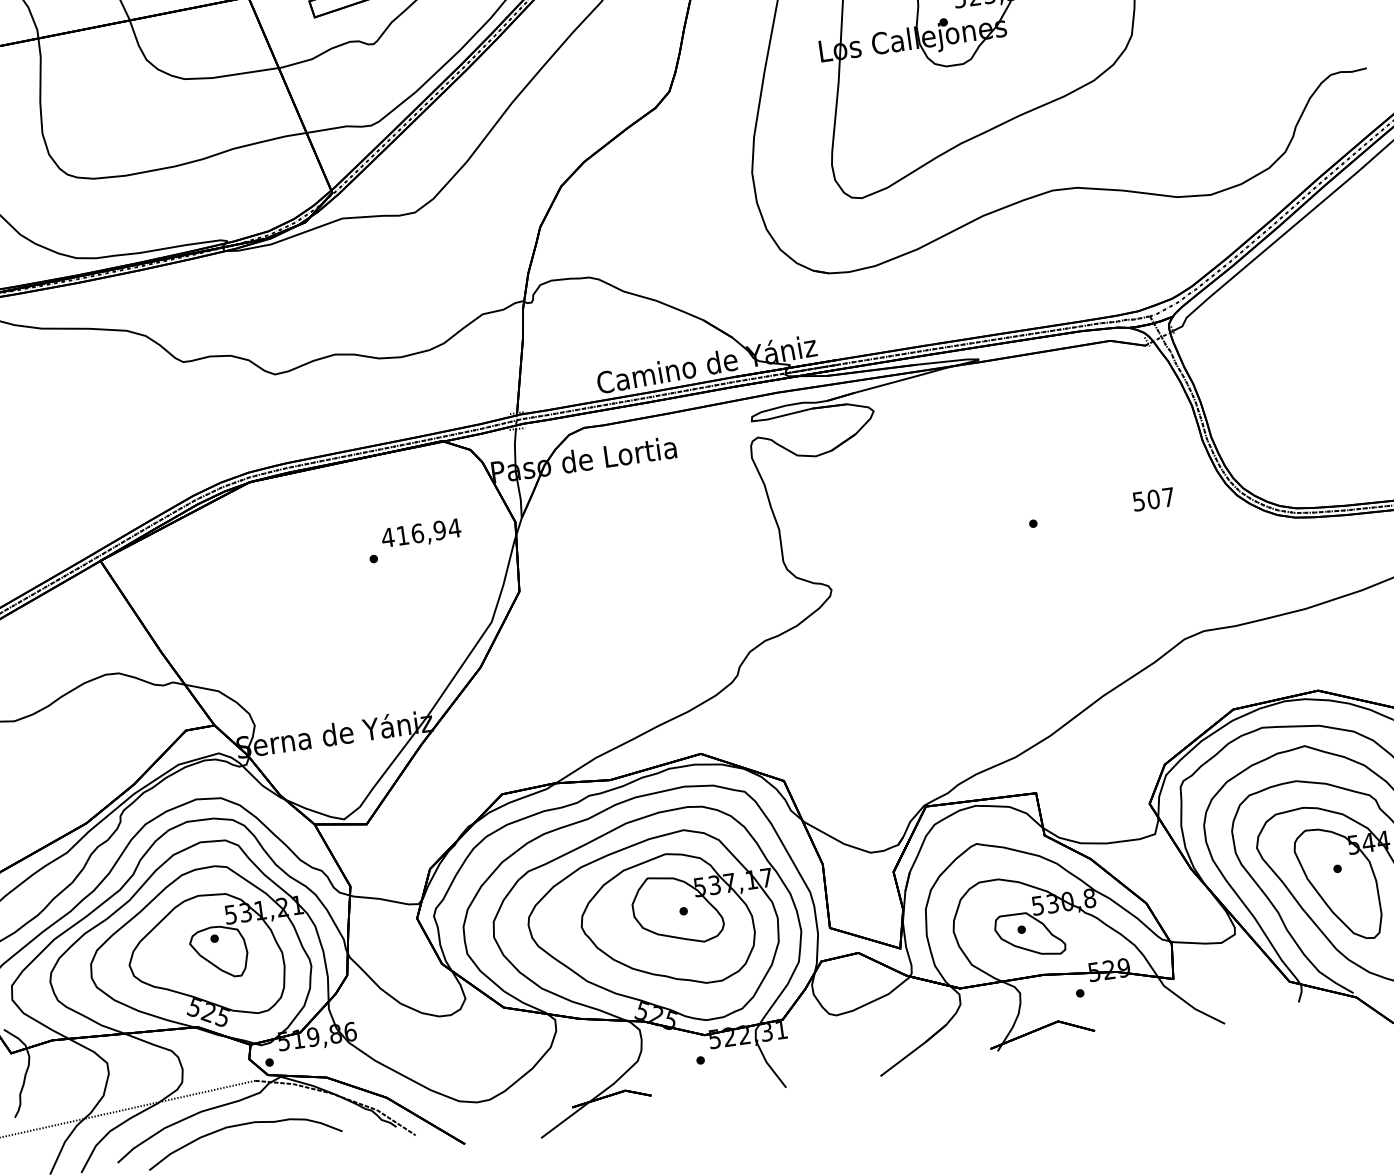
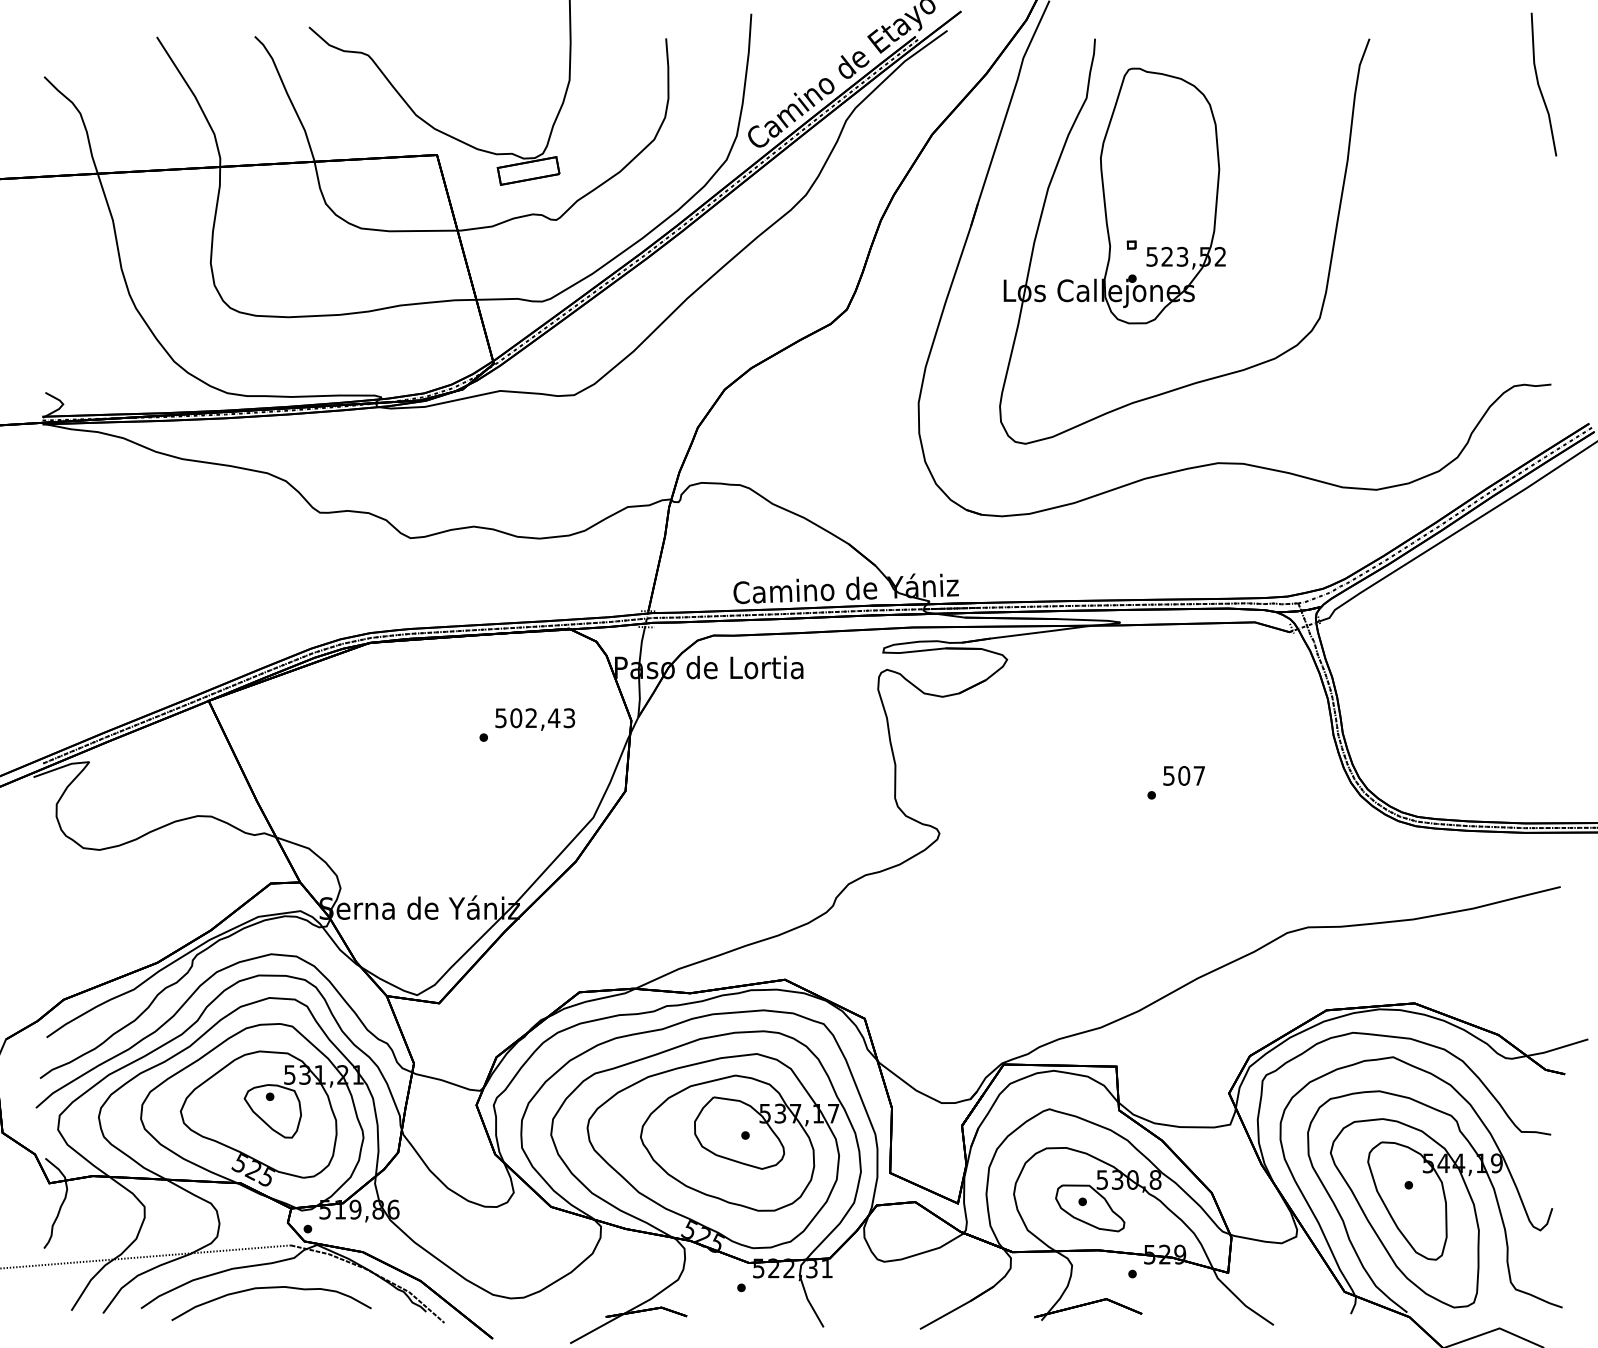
text: (1152, 499) -> (1183, 775), moved
text: (420, 533) -> (534, 718), 416,94 -> 502,43

